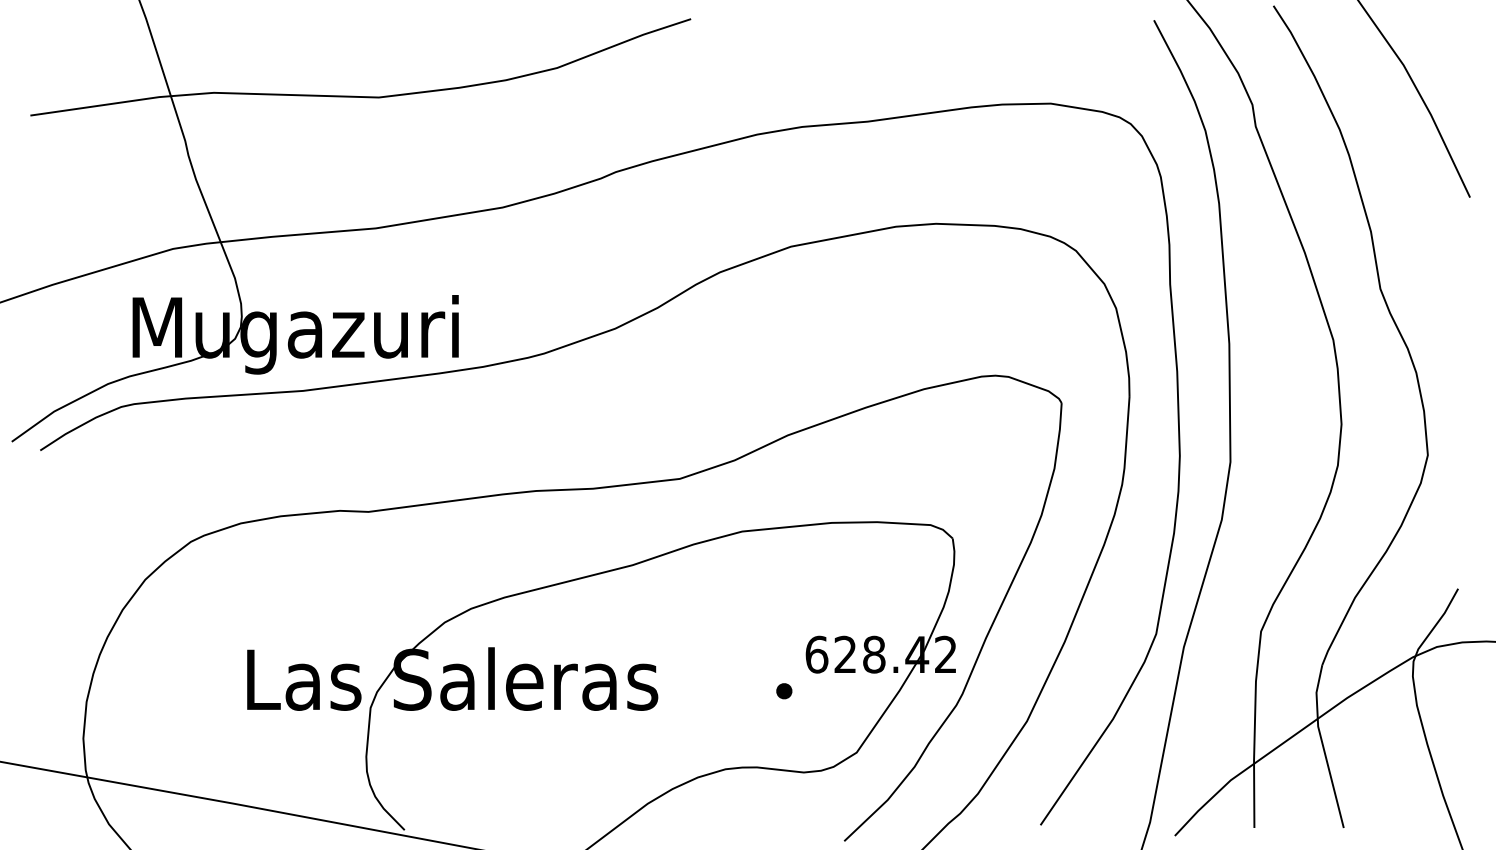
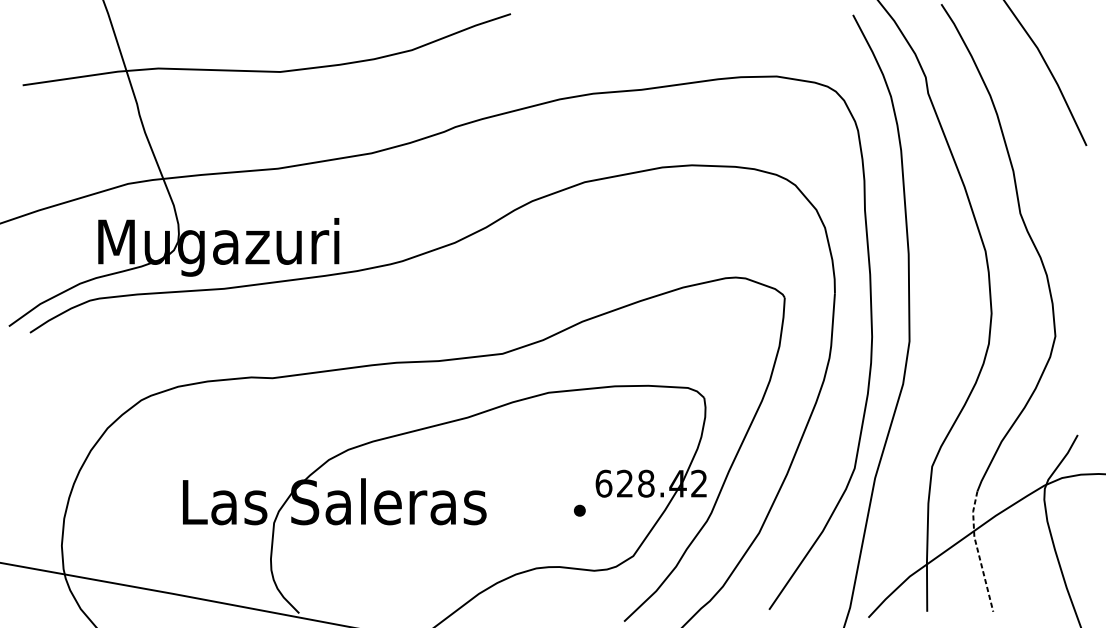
line: (1323, 745) -> (978, 550), solid -> dashed

